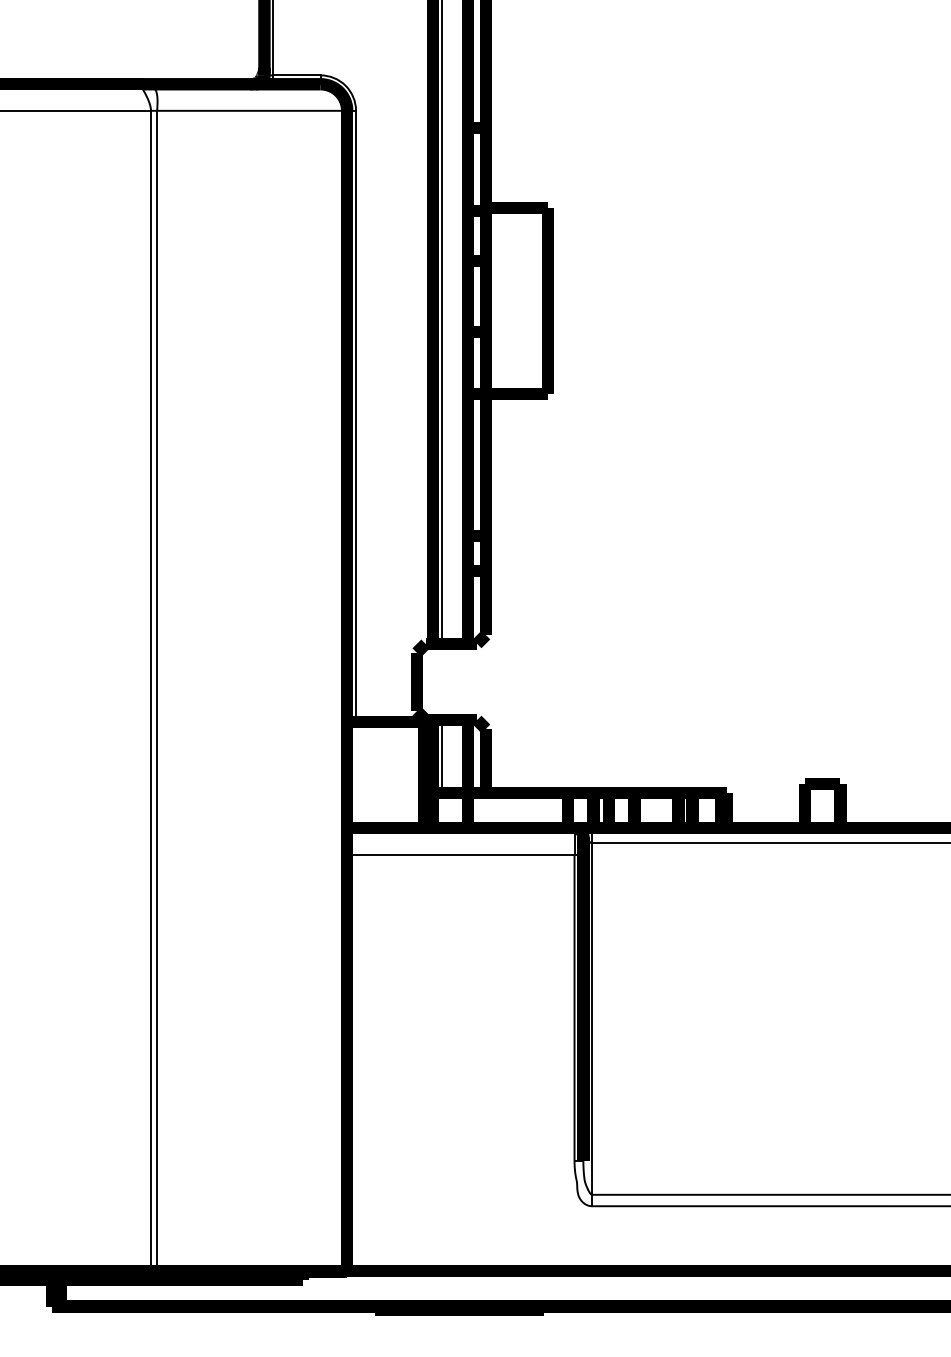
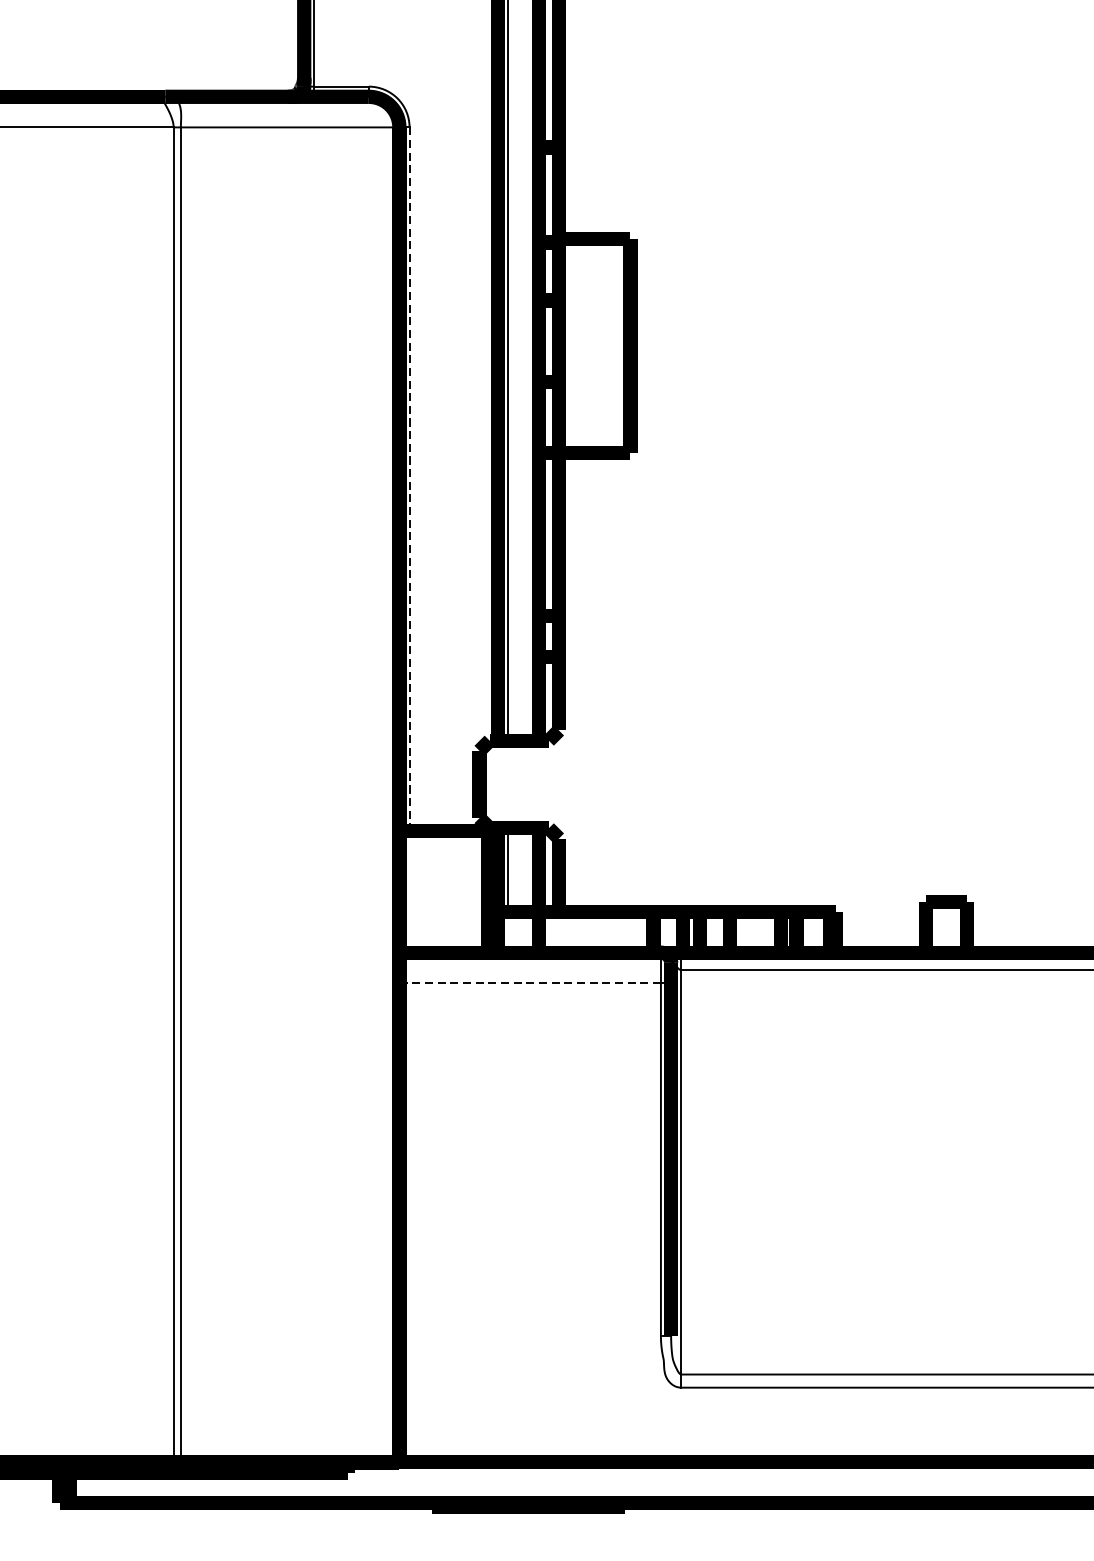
line: (356, 416) -> (410, 479), solid -> dashed
line: (460, 854) -> (529, 982), solid -> dashed

